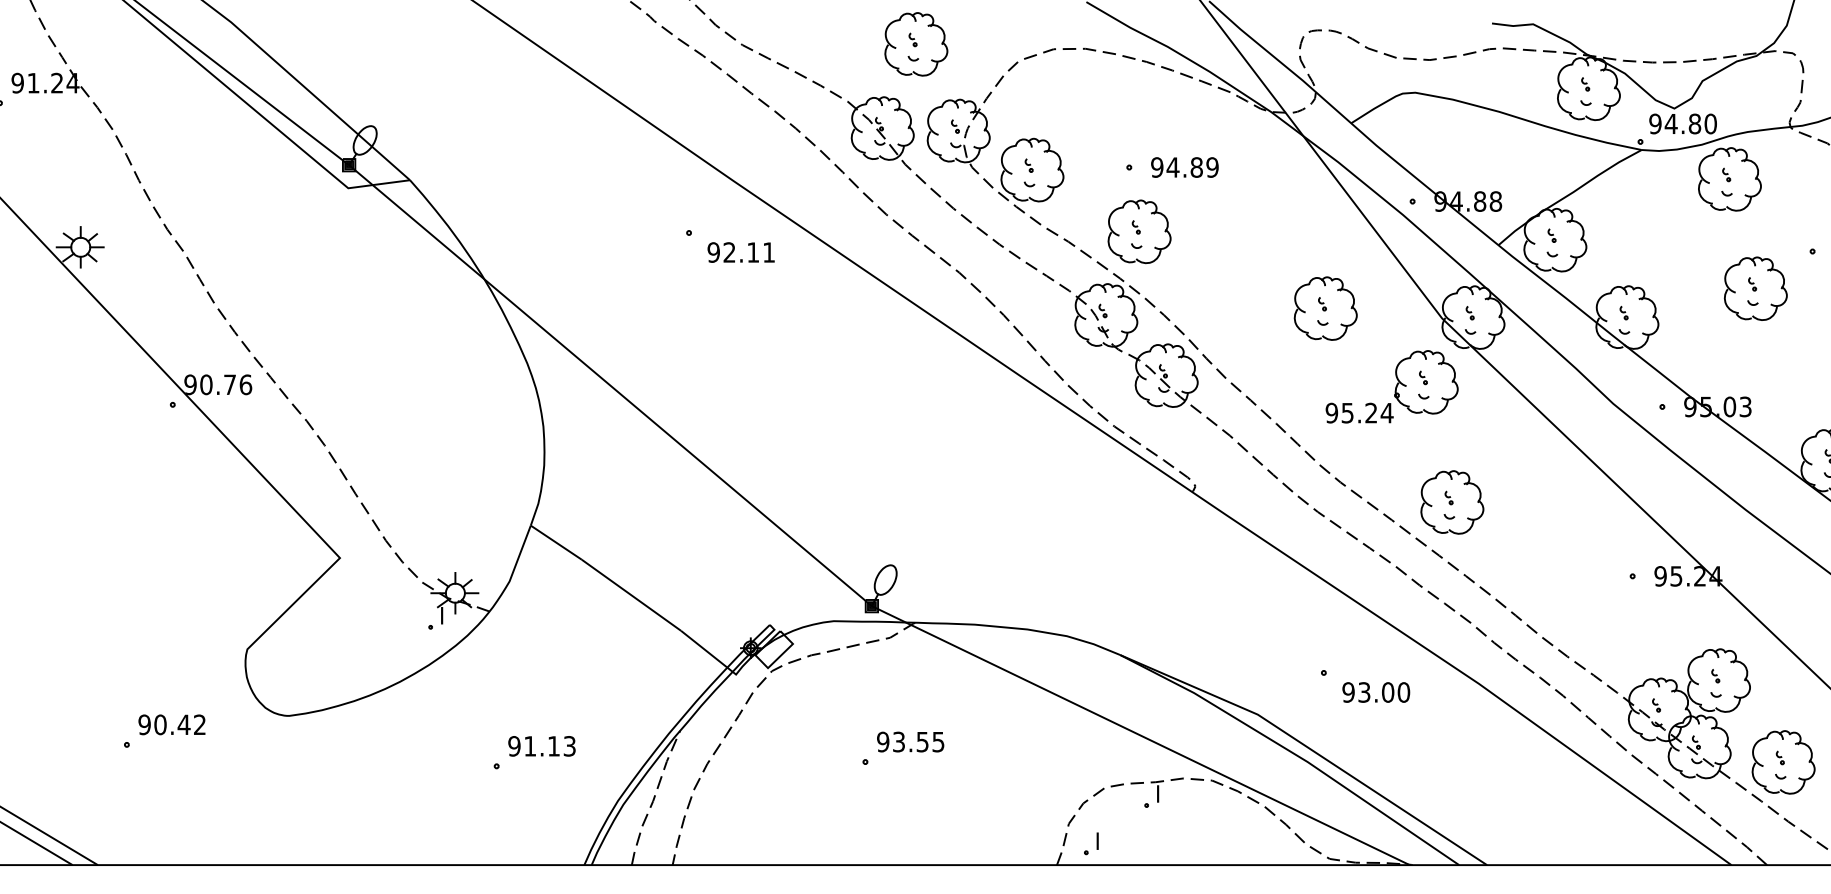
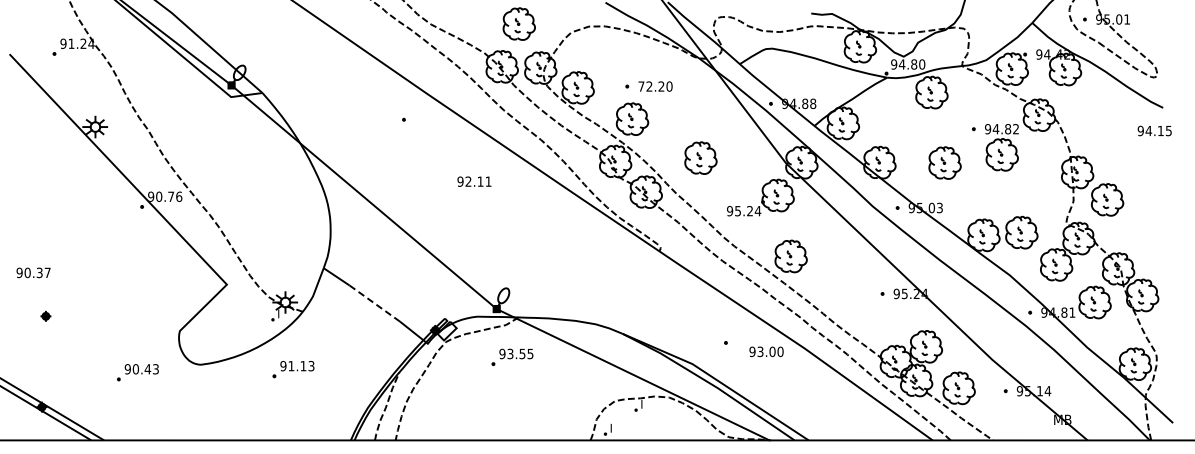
text: (1184, 167) -> (655, 86), 94.89 -> 72.20
text: (741, 252) -> (474, 181), moved
part: (1754, 287) -> (944, 162), moved
part: (1324, 307) -> (700, 157), moved
line: (630, 595) -> (374, 303), solid -> dashed
text: (1376, 691) -> (766, 351), moved
text: (199, 725) -> (155, 369), 90.42 -> 90.43
part: (902, 746) -> (512, 356), moved
part: (534, 752) -> (293, 369), moved

